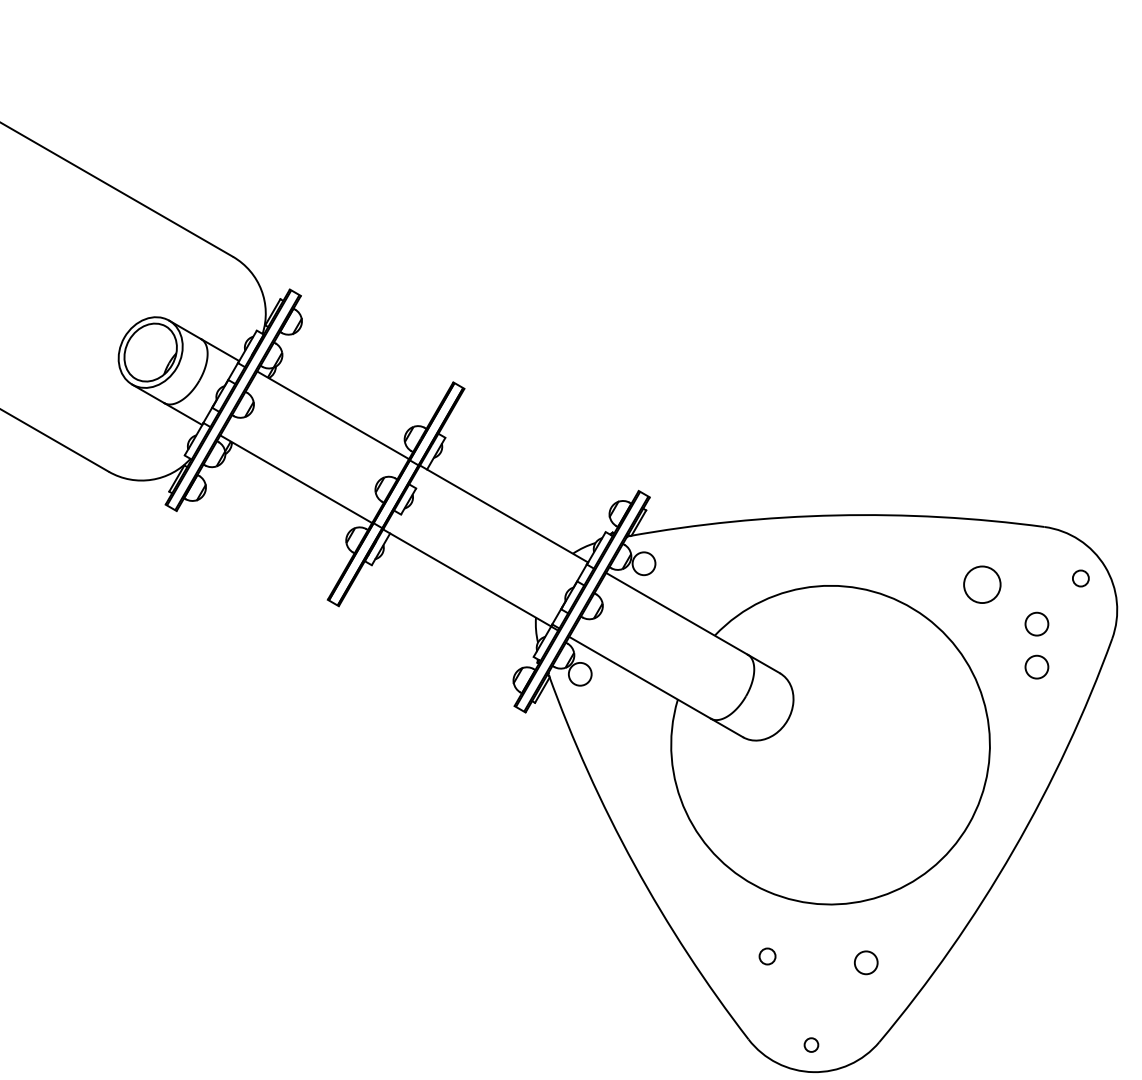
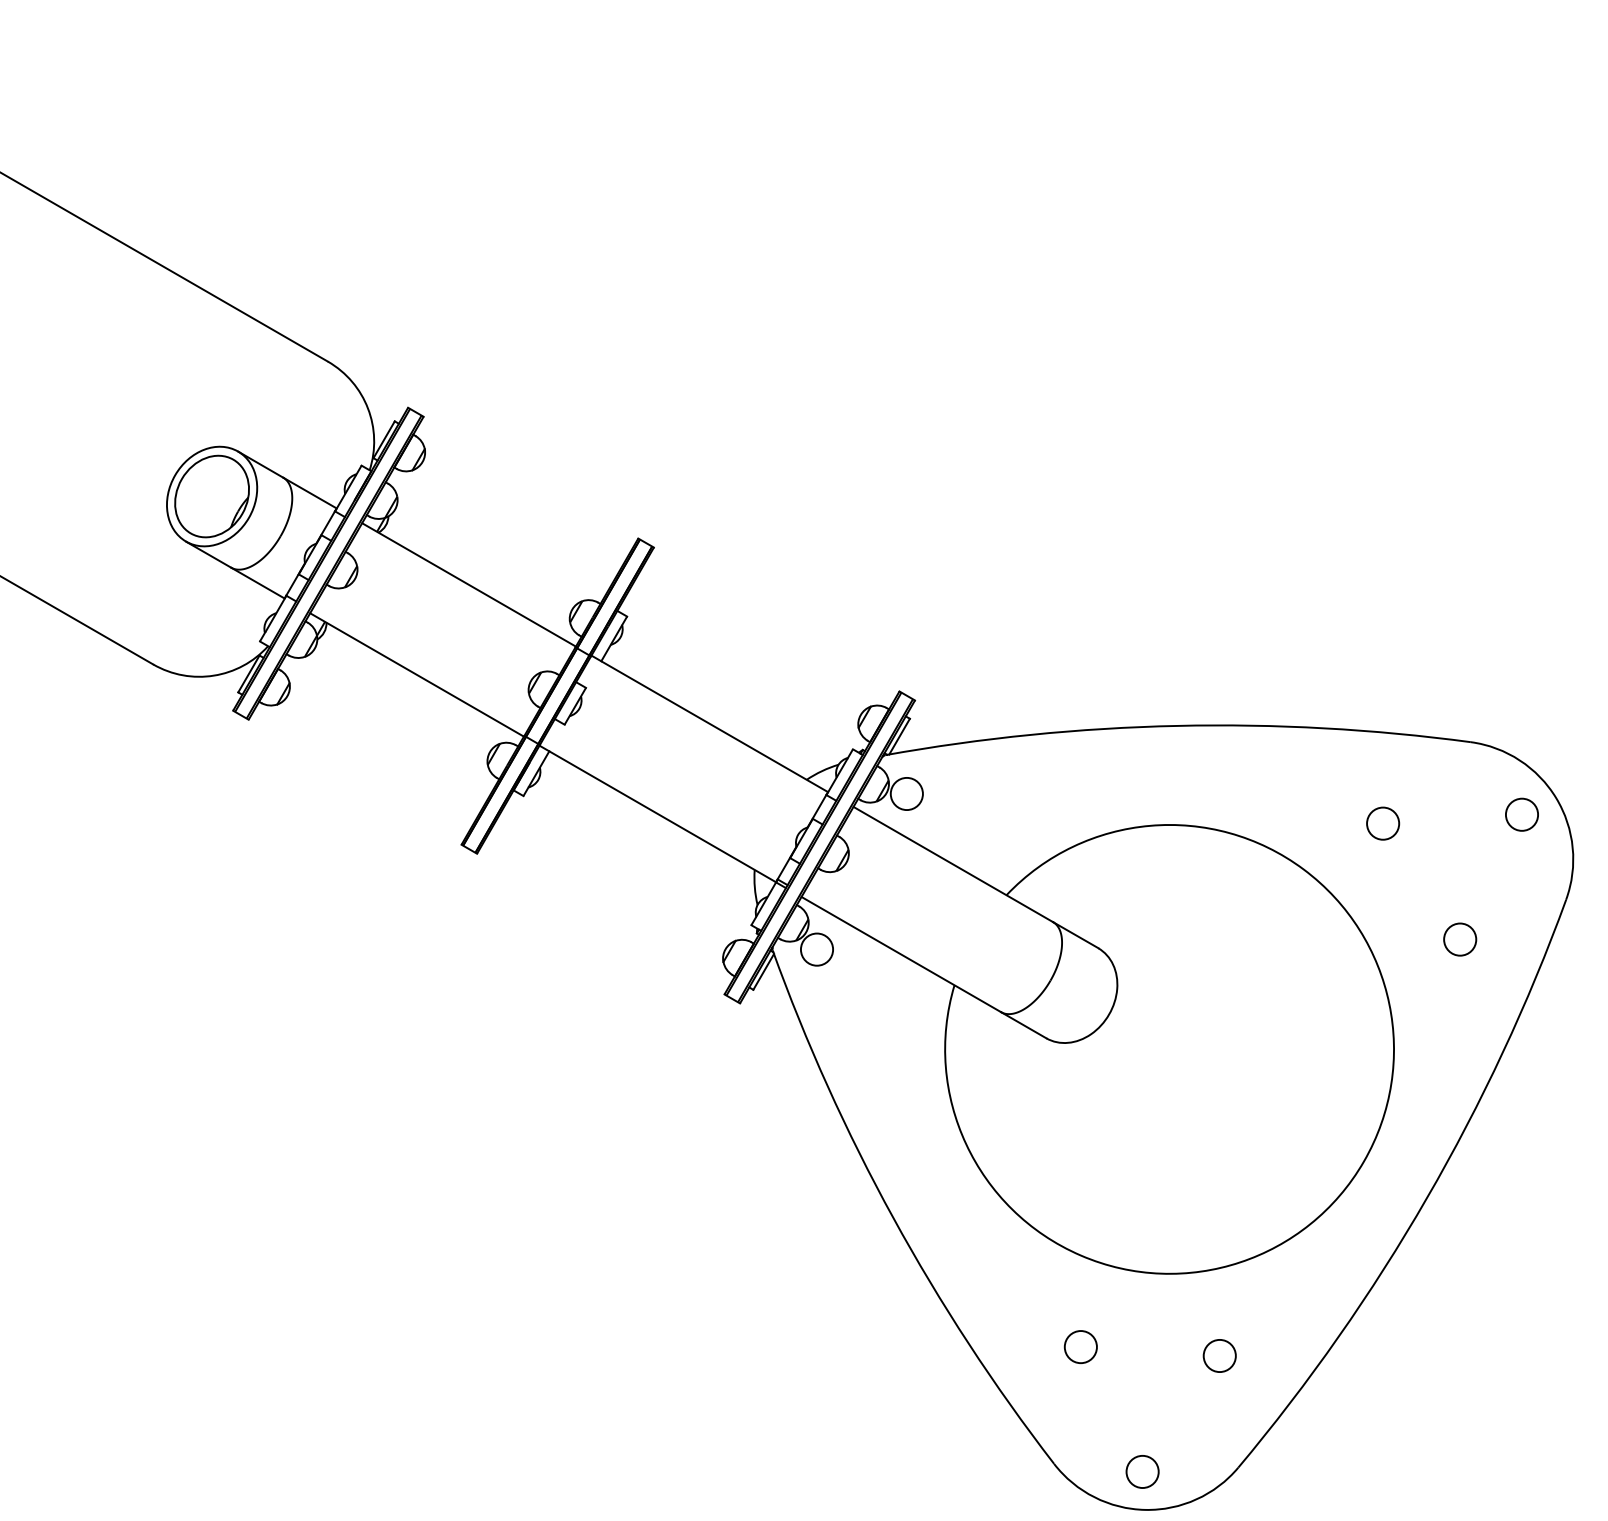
circle: (1080, 578) -> (1521, 814), size x1.43
circle: (981, 584) -> (1382, 823), size x0.62
circle: (1036, 623) -> (1459, 878), removed
circle: (767, 956) -> (1080, 1347), size x1.43
circle: (811, 1044) -> (1142, 1470), size x1.67

